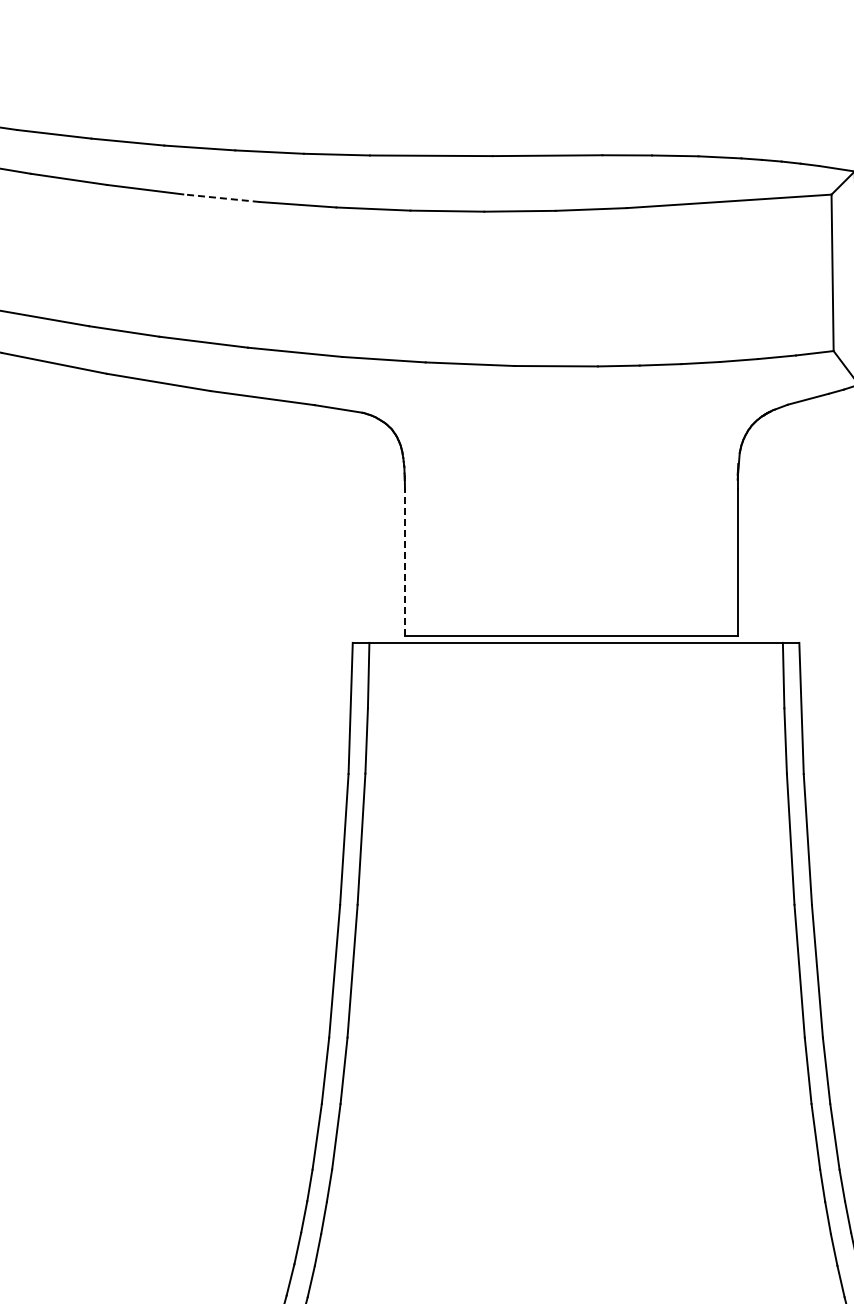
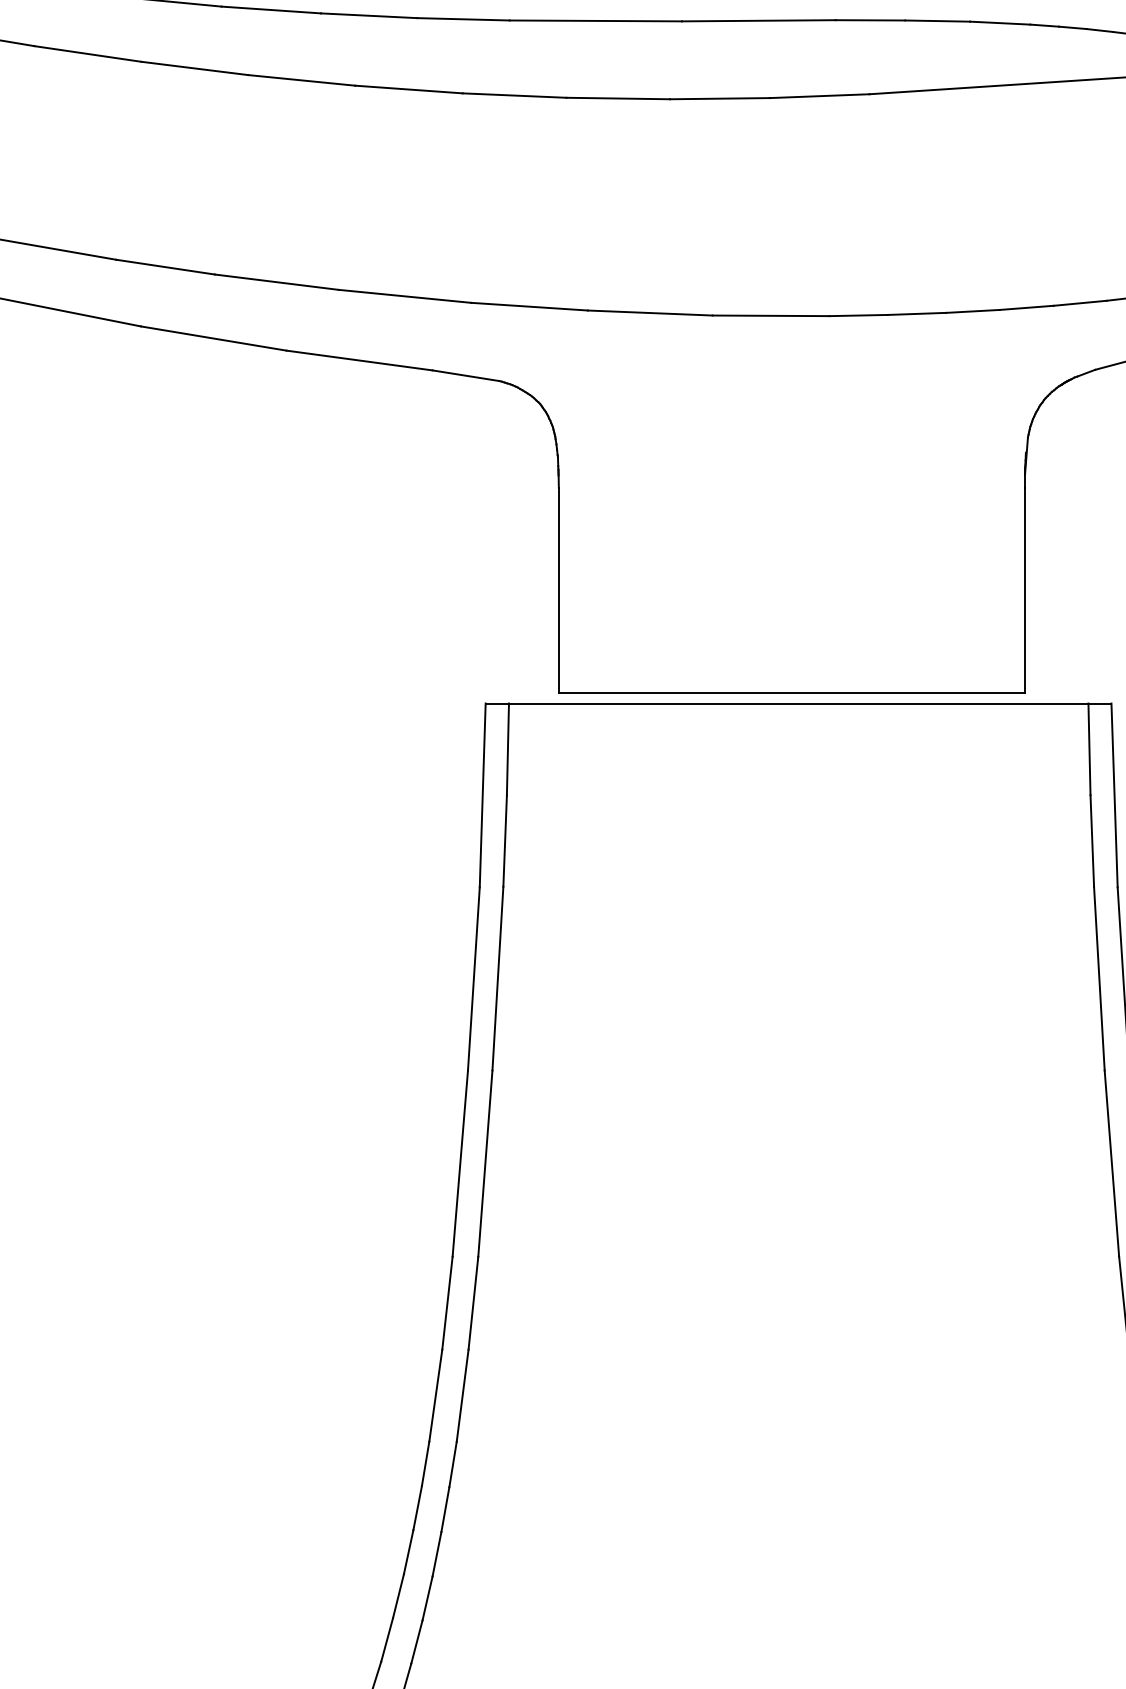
line: (221, 198) -> (301, 80), dashed -> solid
line: (404, 561) -> (558, 589), dashed -> solid

